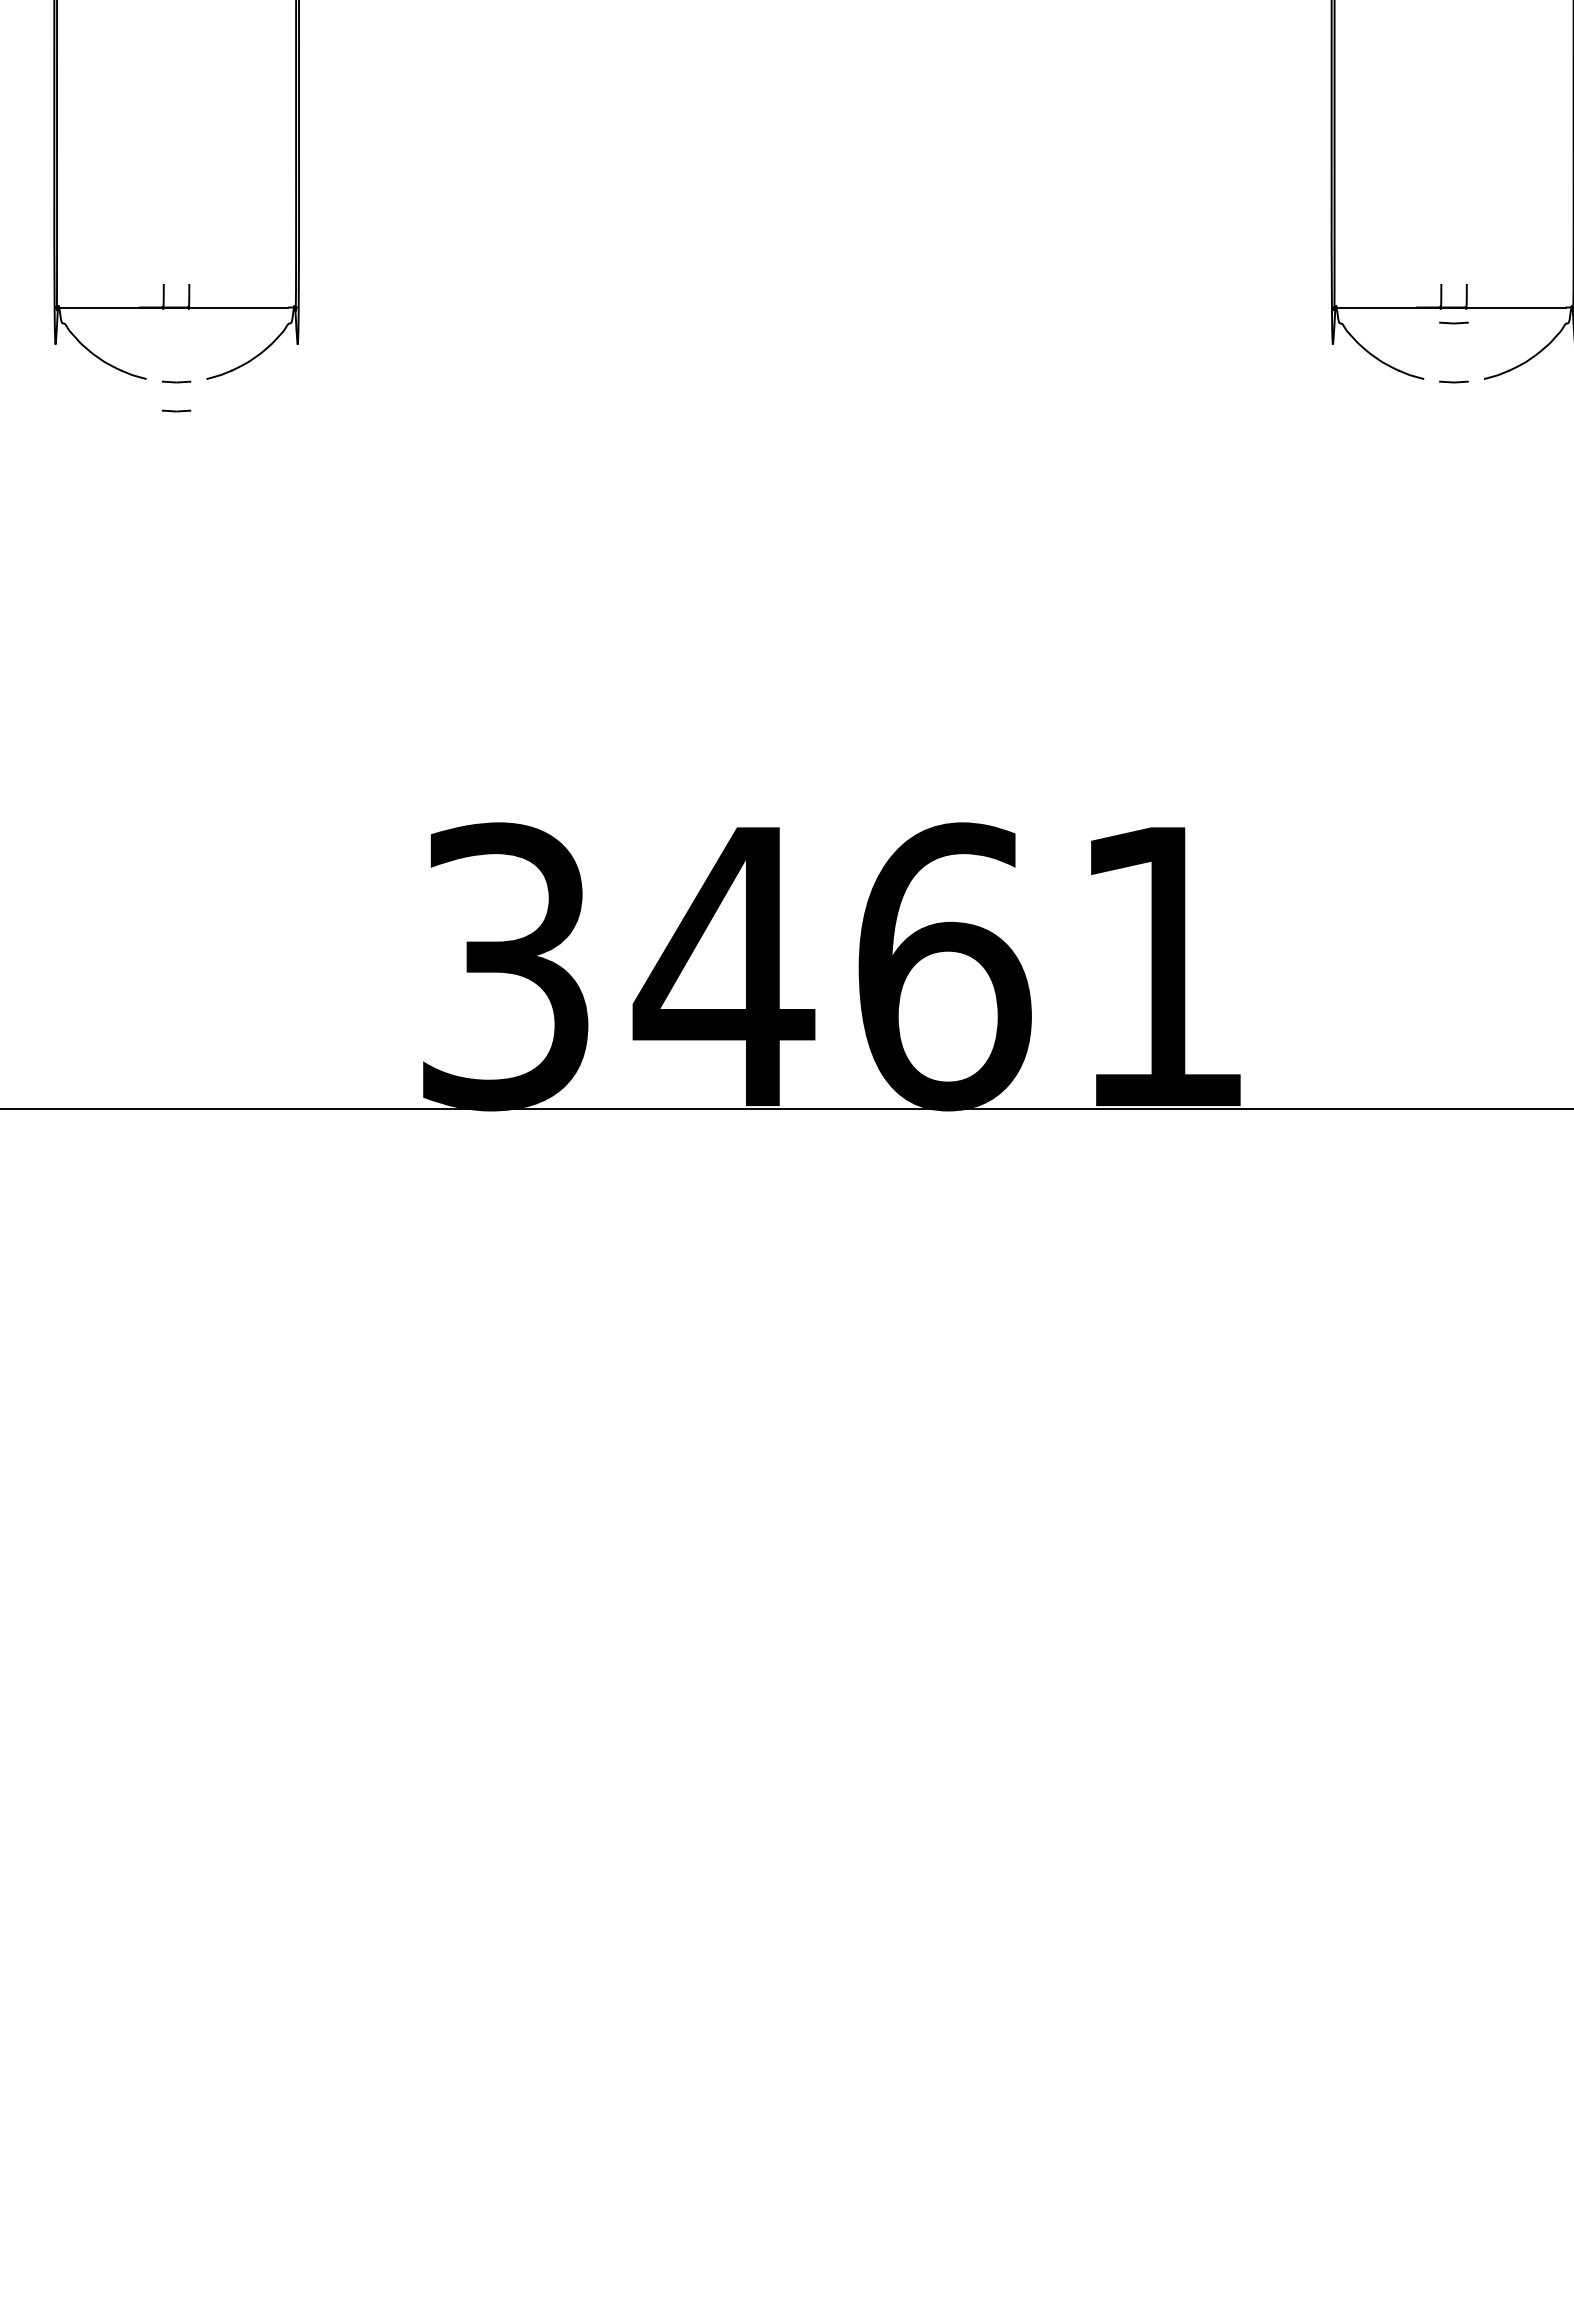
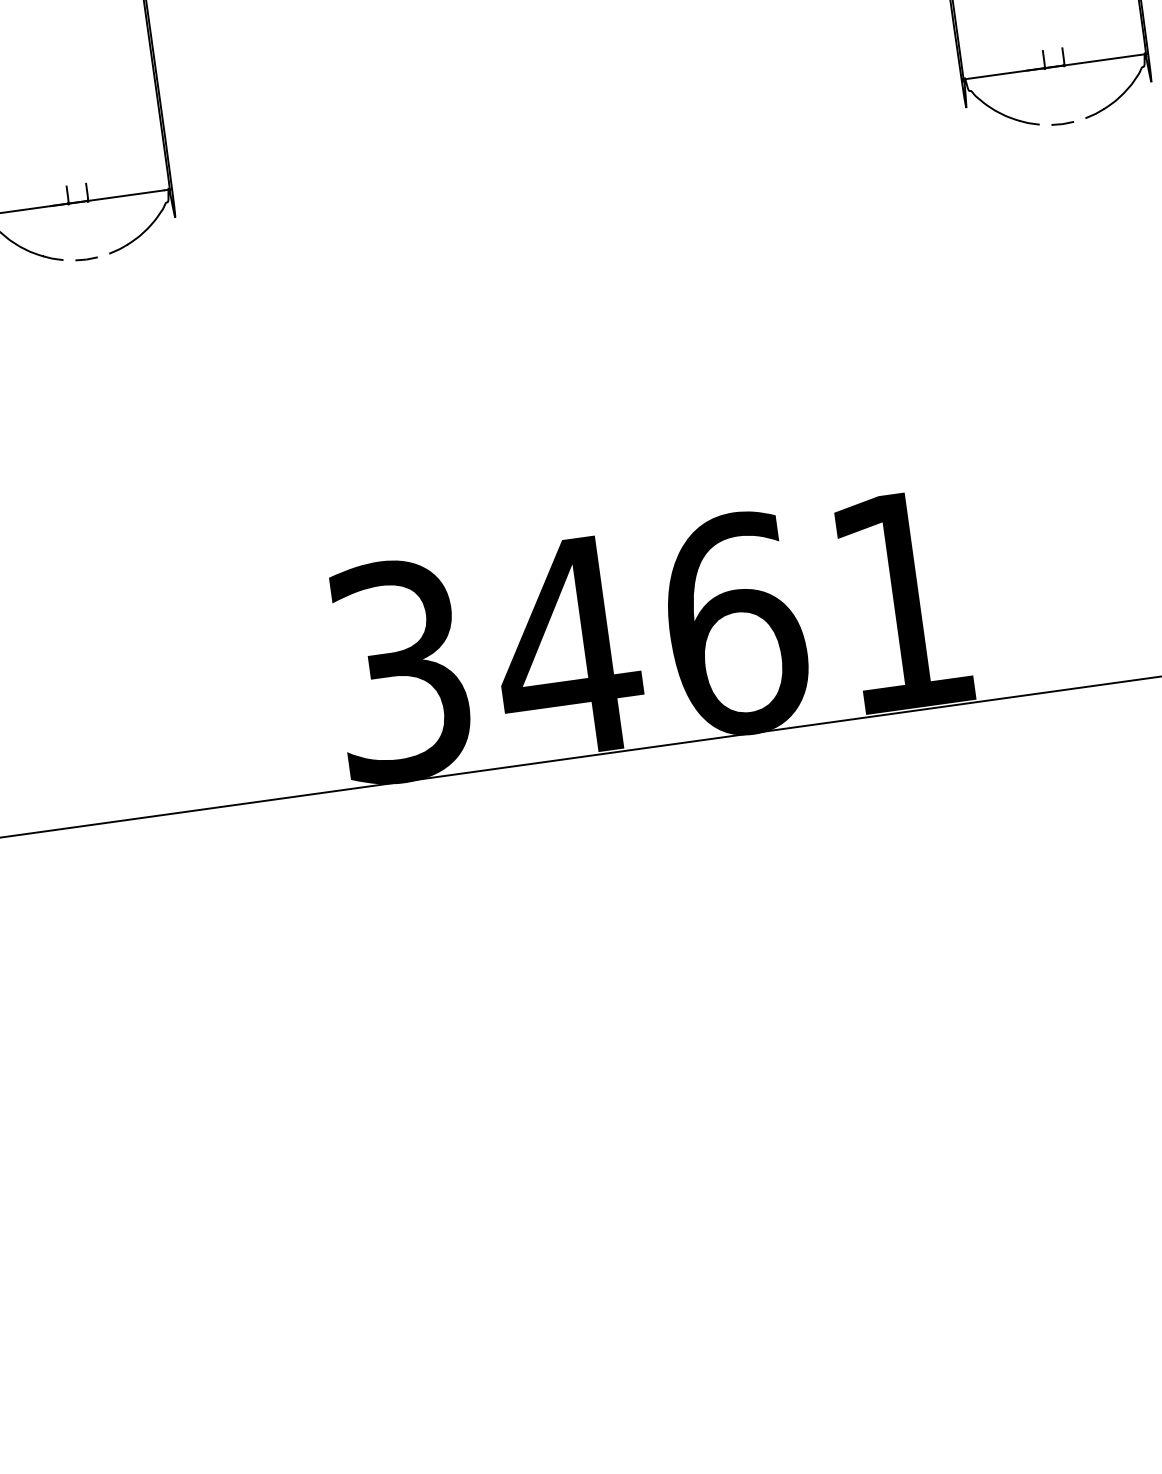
line: (1453, 322) -> (1056, 78), removed
line: (176, 410) -> (89, 280), removed

